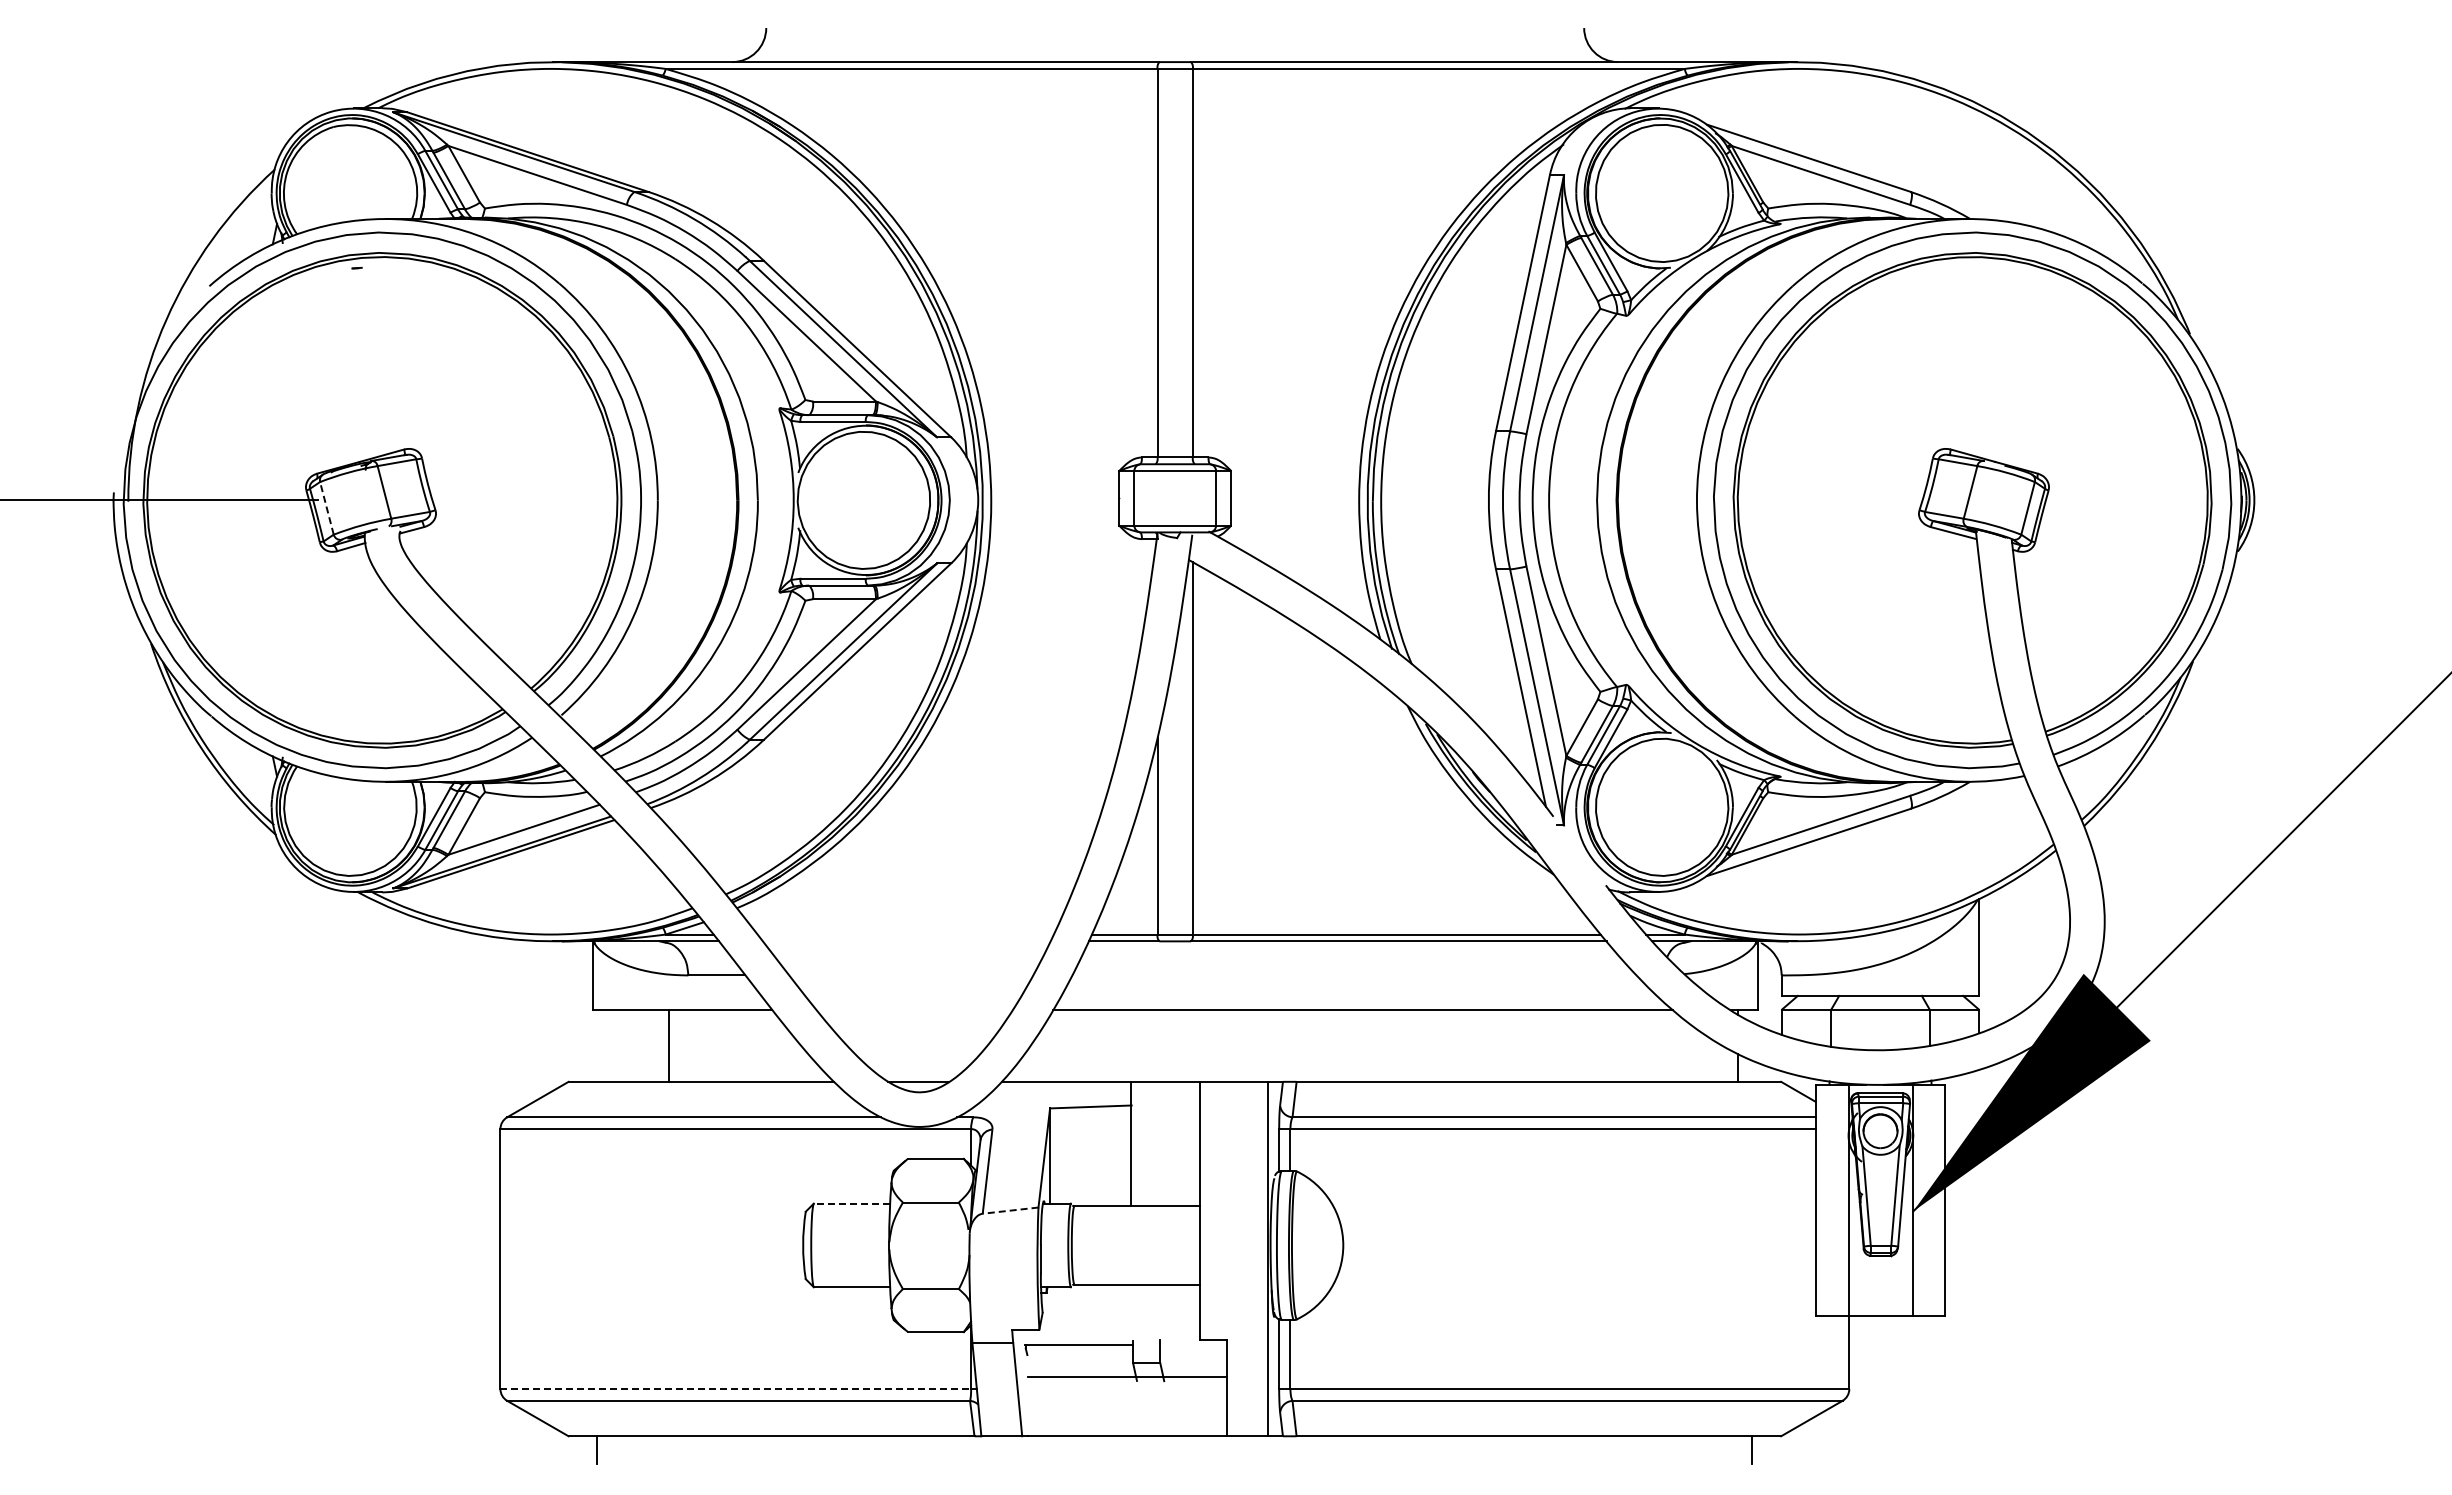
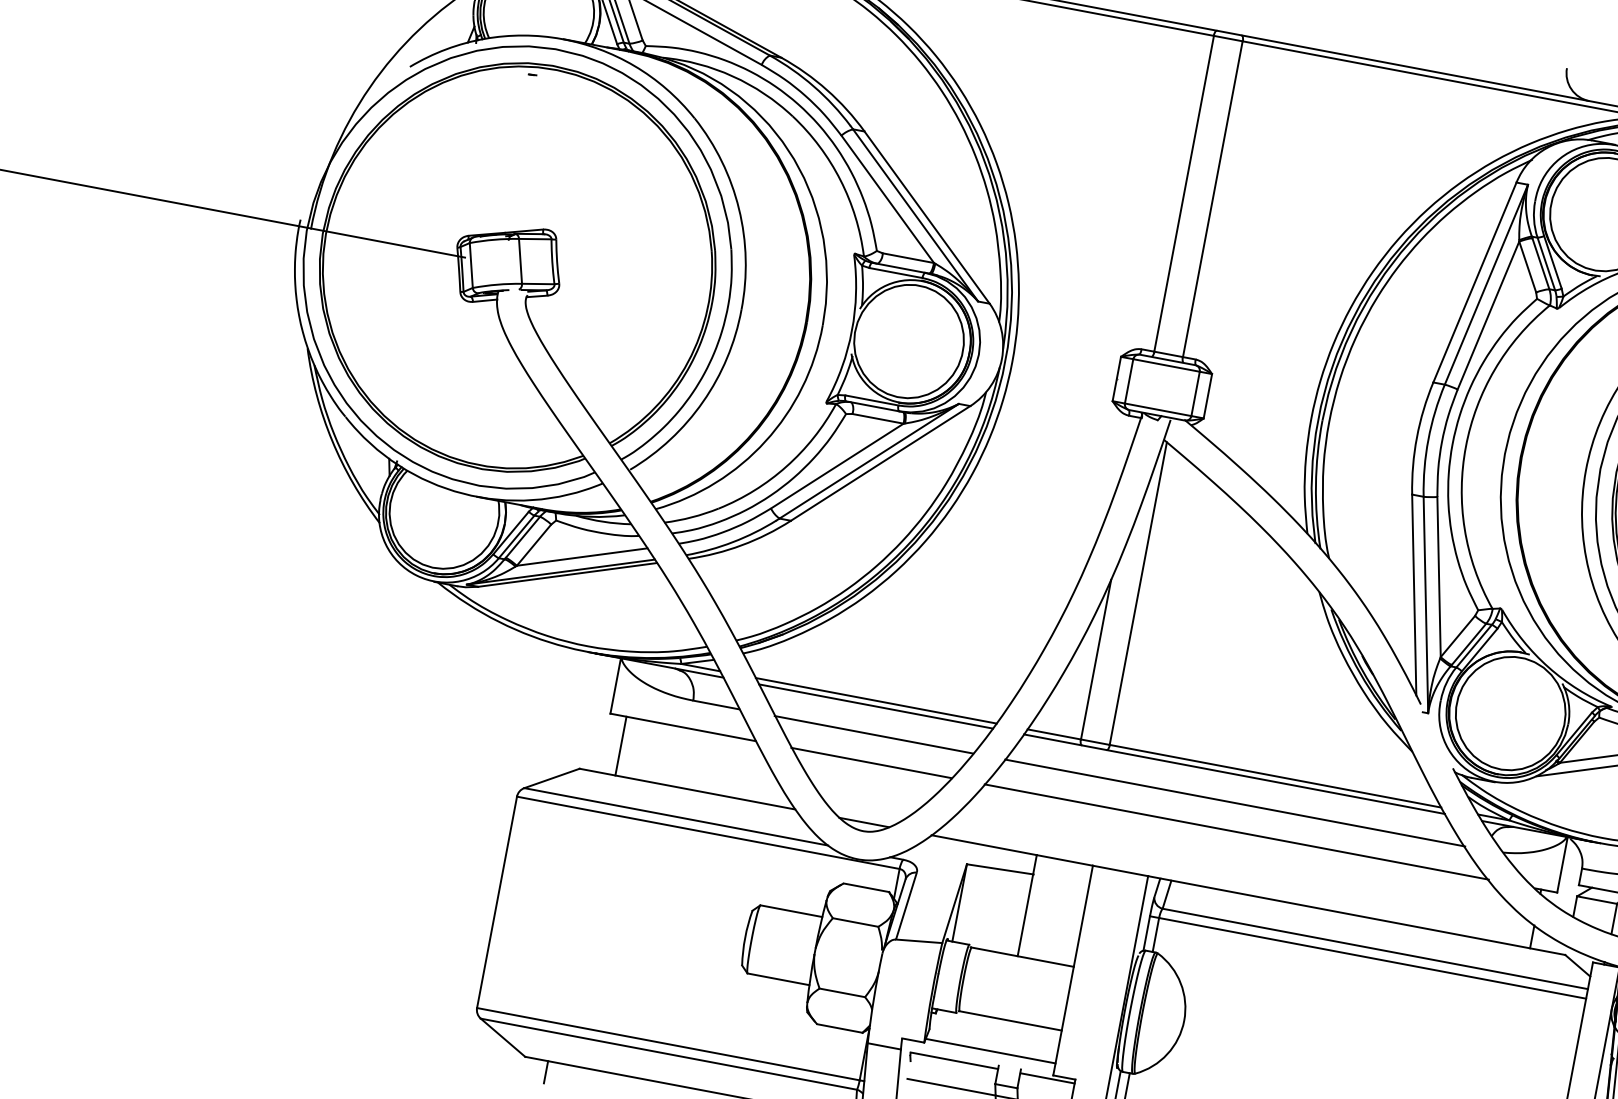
line: (326, 507) -> (471, 264), dashed -> solid
line: (905, 934) -> (876, 700), added
line: (906, 941) -> (875, 706), added
line: (910, 975) -> (873, 734), added
line: (1354, 975) -> (1234, 803), added
line: (913, 1009) -> (871, 762), added
line: (668, 1045) -> (620, 745), moved
line: (851, 1203) -> (790, 911), dashed -> solid
line: (1010, 1210) -> (919, 941), dashed -> solid
line: (1120, 1325) -> (990, 1051), added
line: (1193, 1344) -> (1047, 1078), added
line: (736, 1389) -> (668, 1044), dashed -> solid

